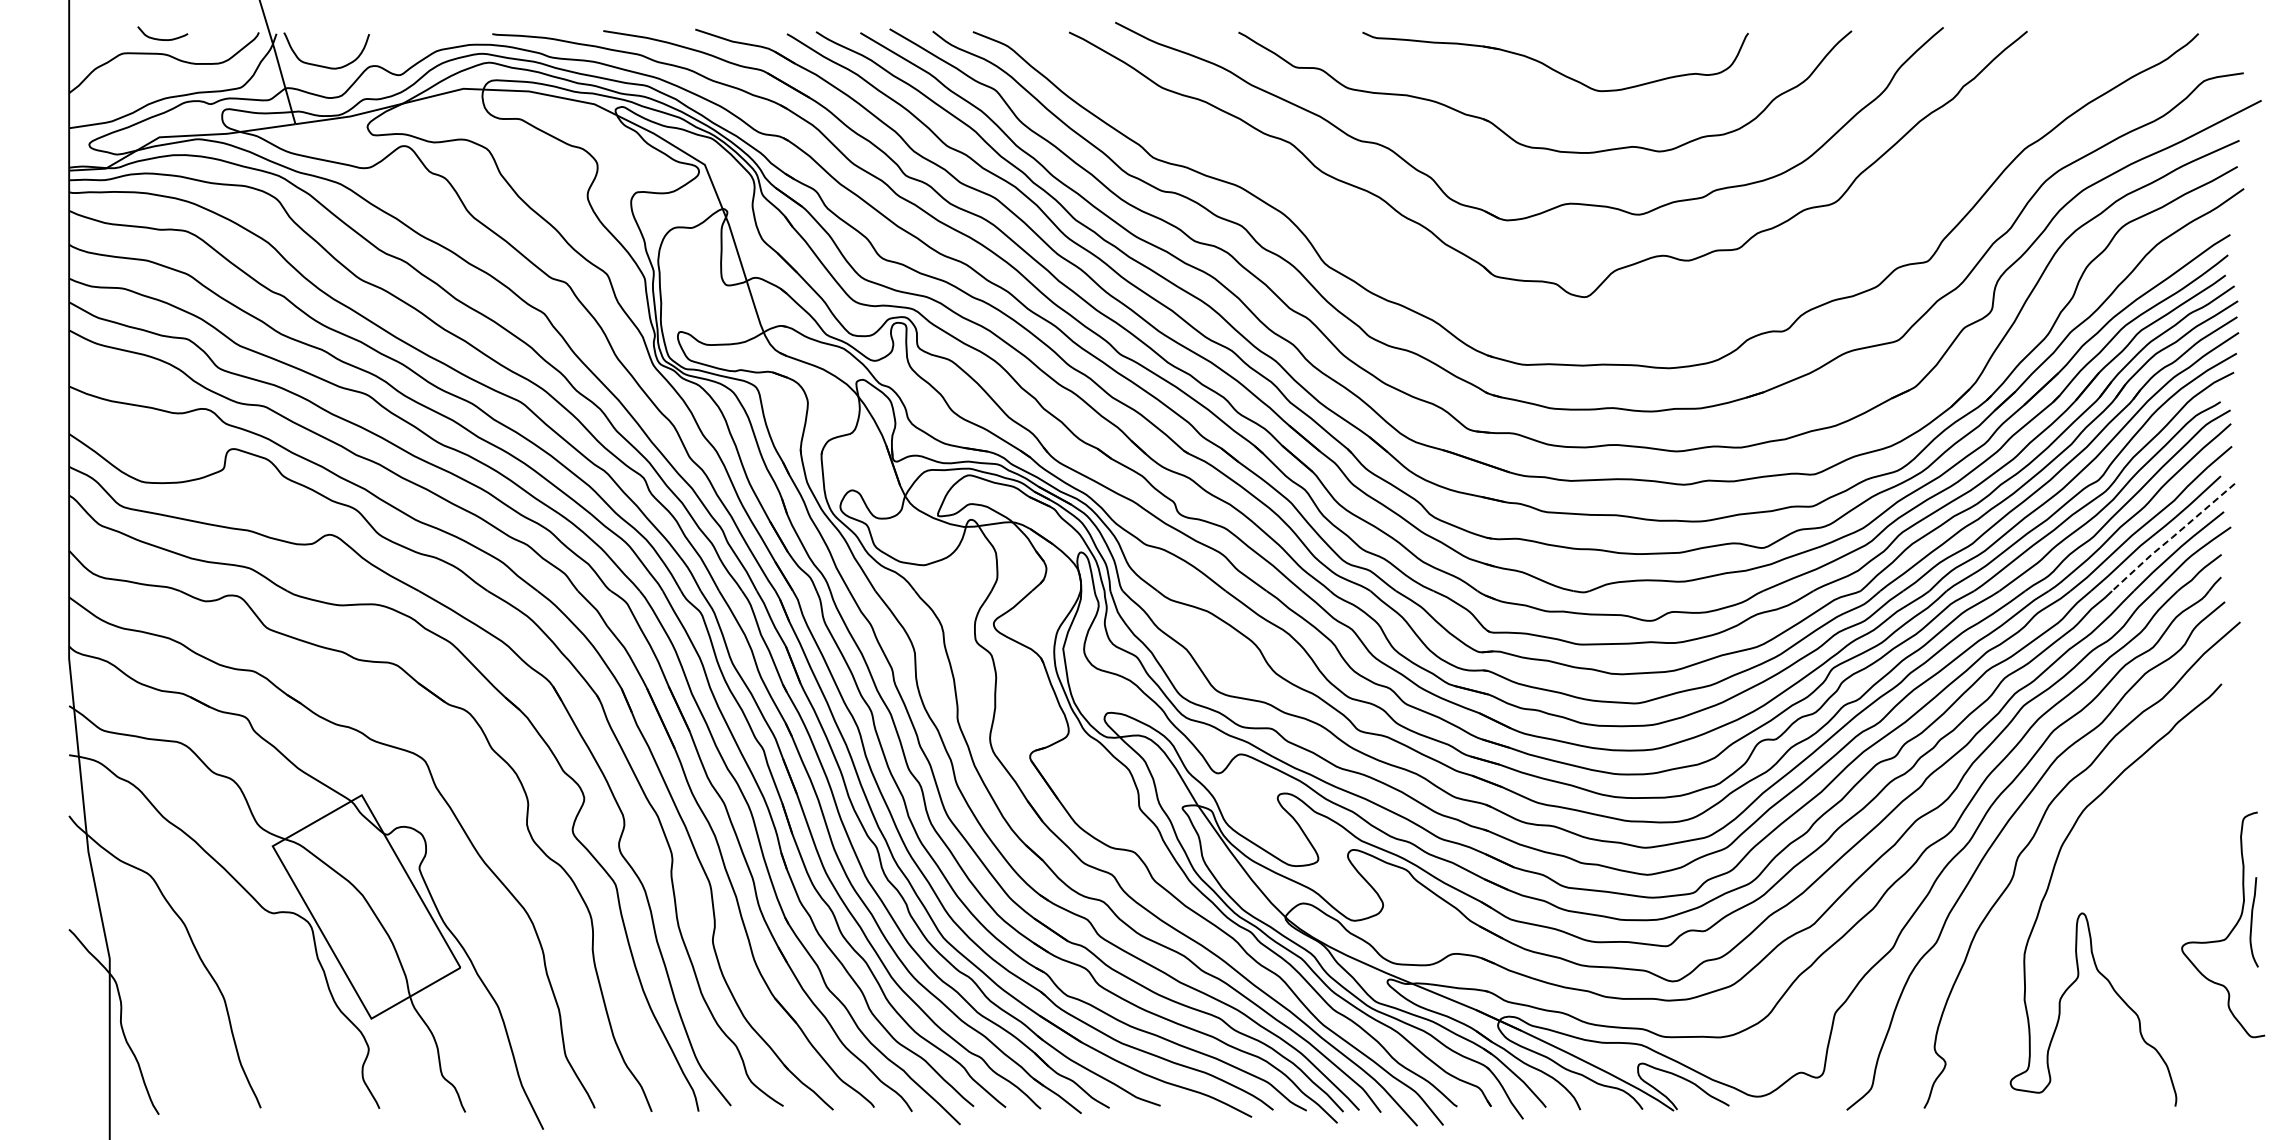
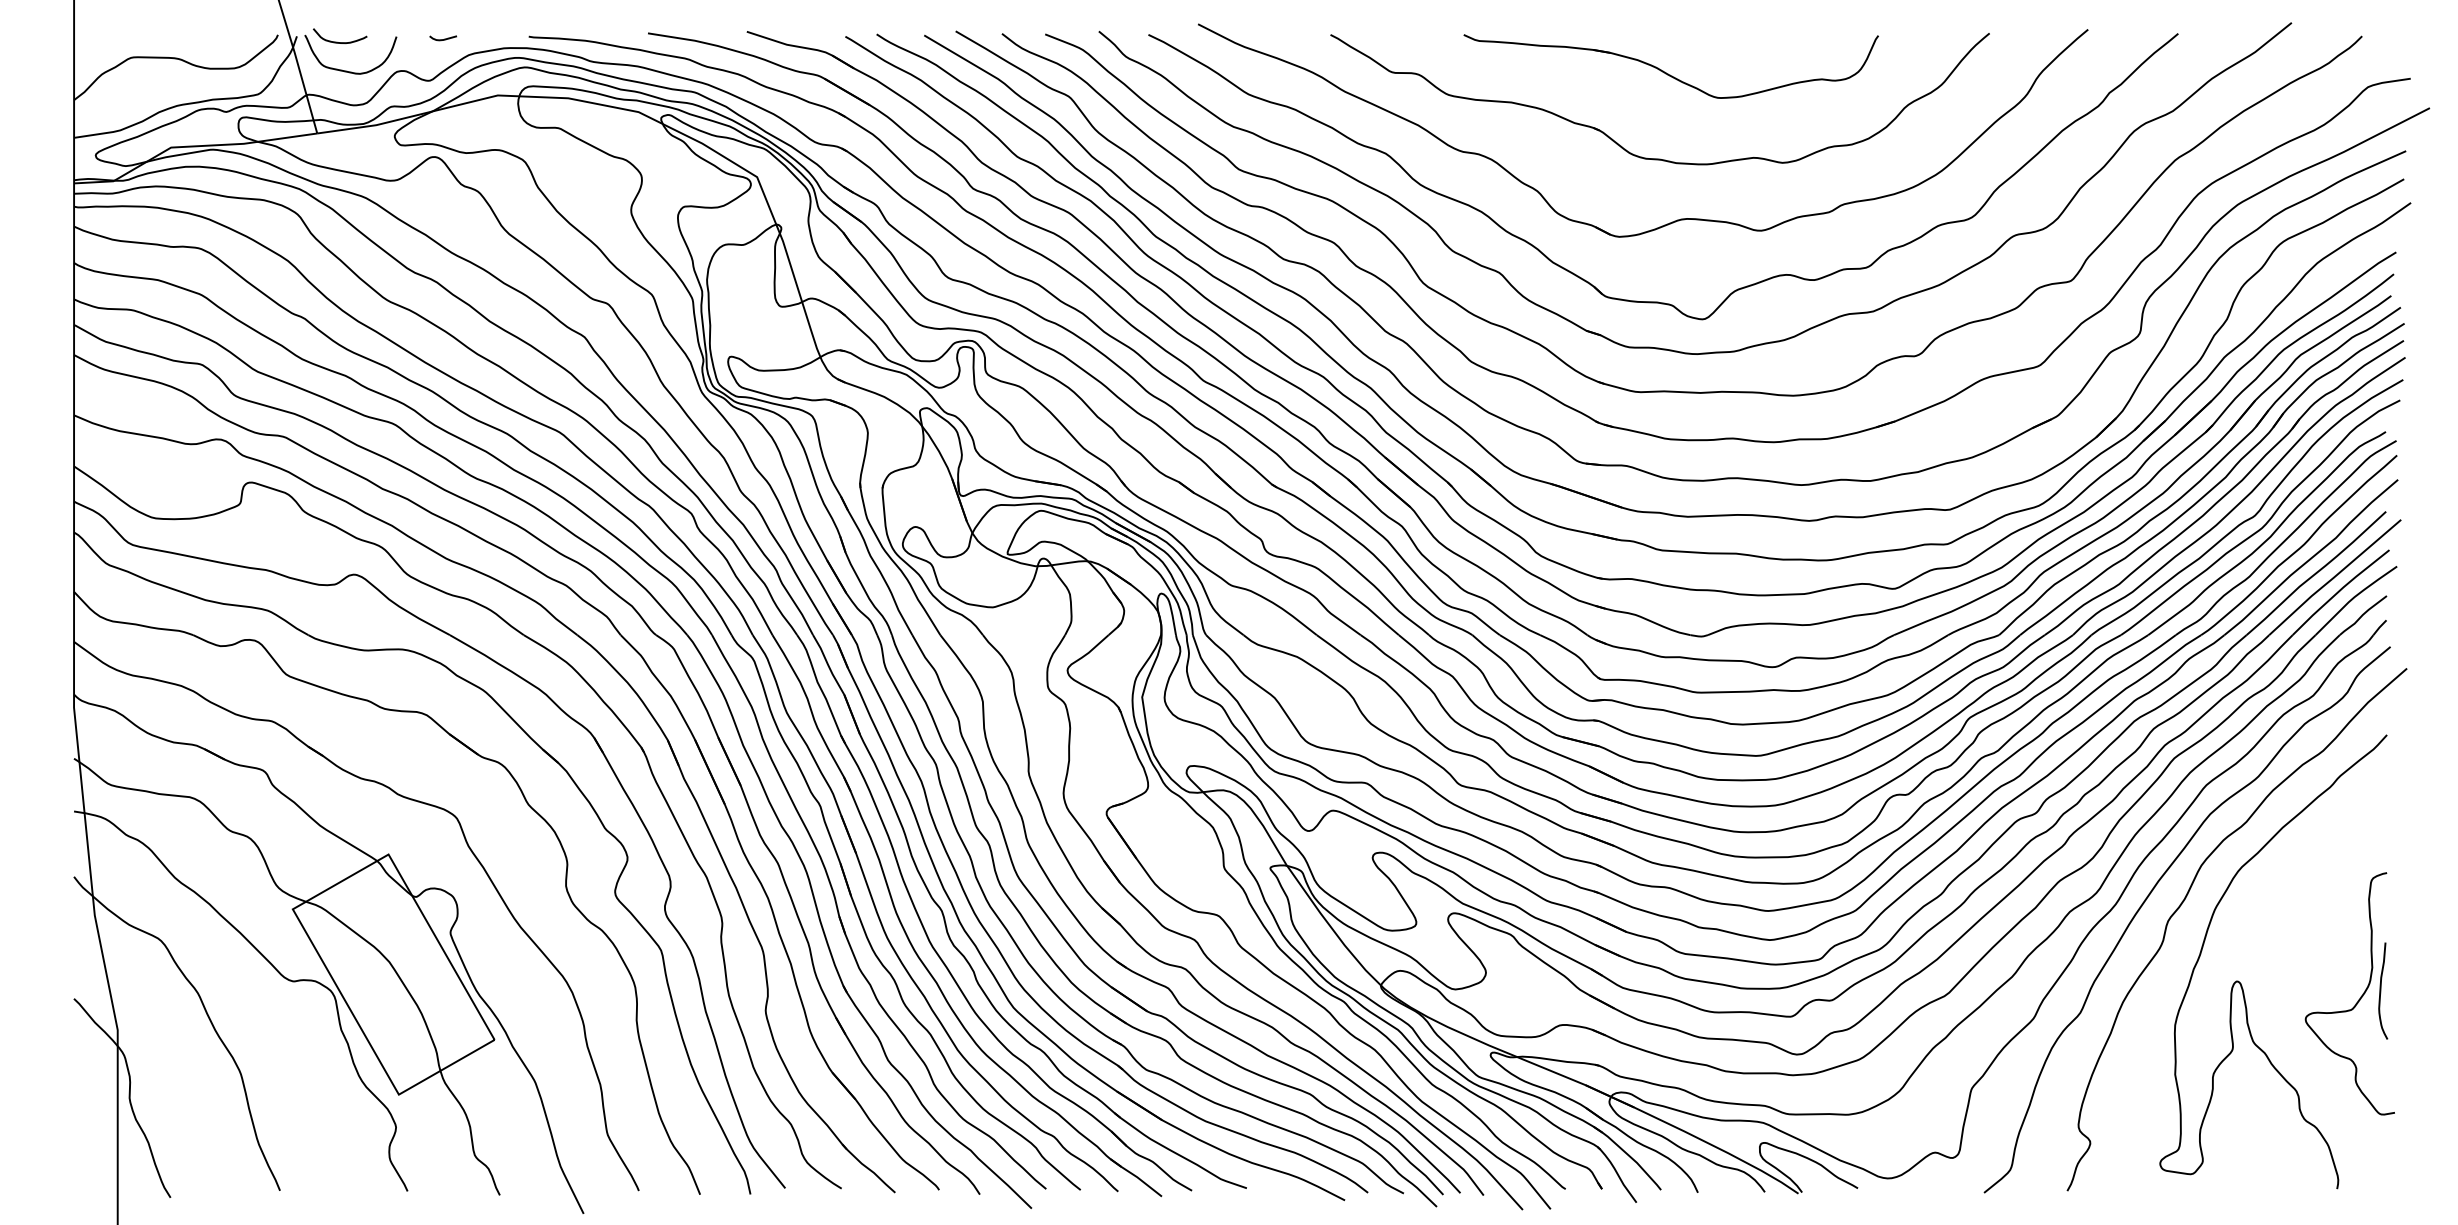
curve: (412, 36) -> (443, 39), added
curve: (160, 38) -> (337, 41), moved
part: (1553, 324) -> (1669, 348), added
line: (2172, 537) -> (2334, 577), dashed -> solid
part: (2231, 929) -> (2358, 998), moved

